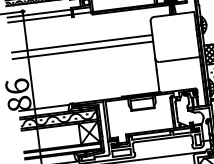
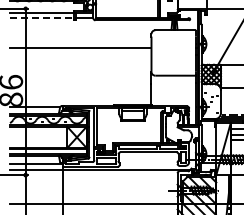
line: (40, 18) -> (42, 17), solid -> dashed
line: (82, 50) -> (80, 54), removed

